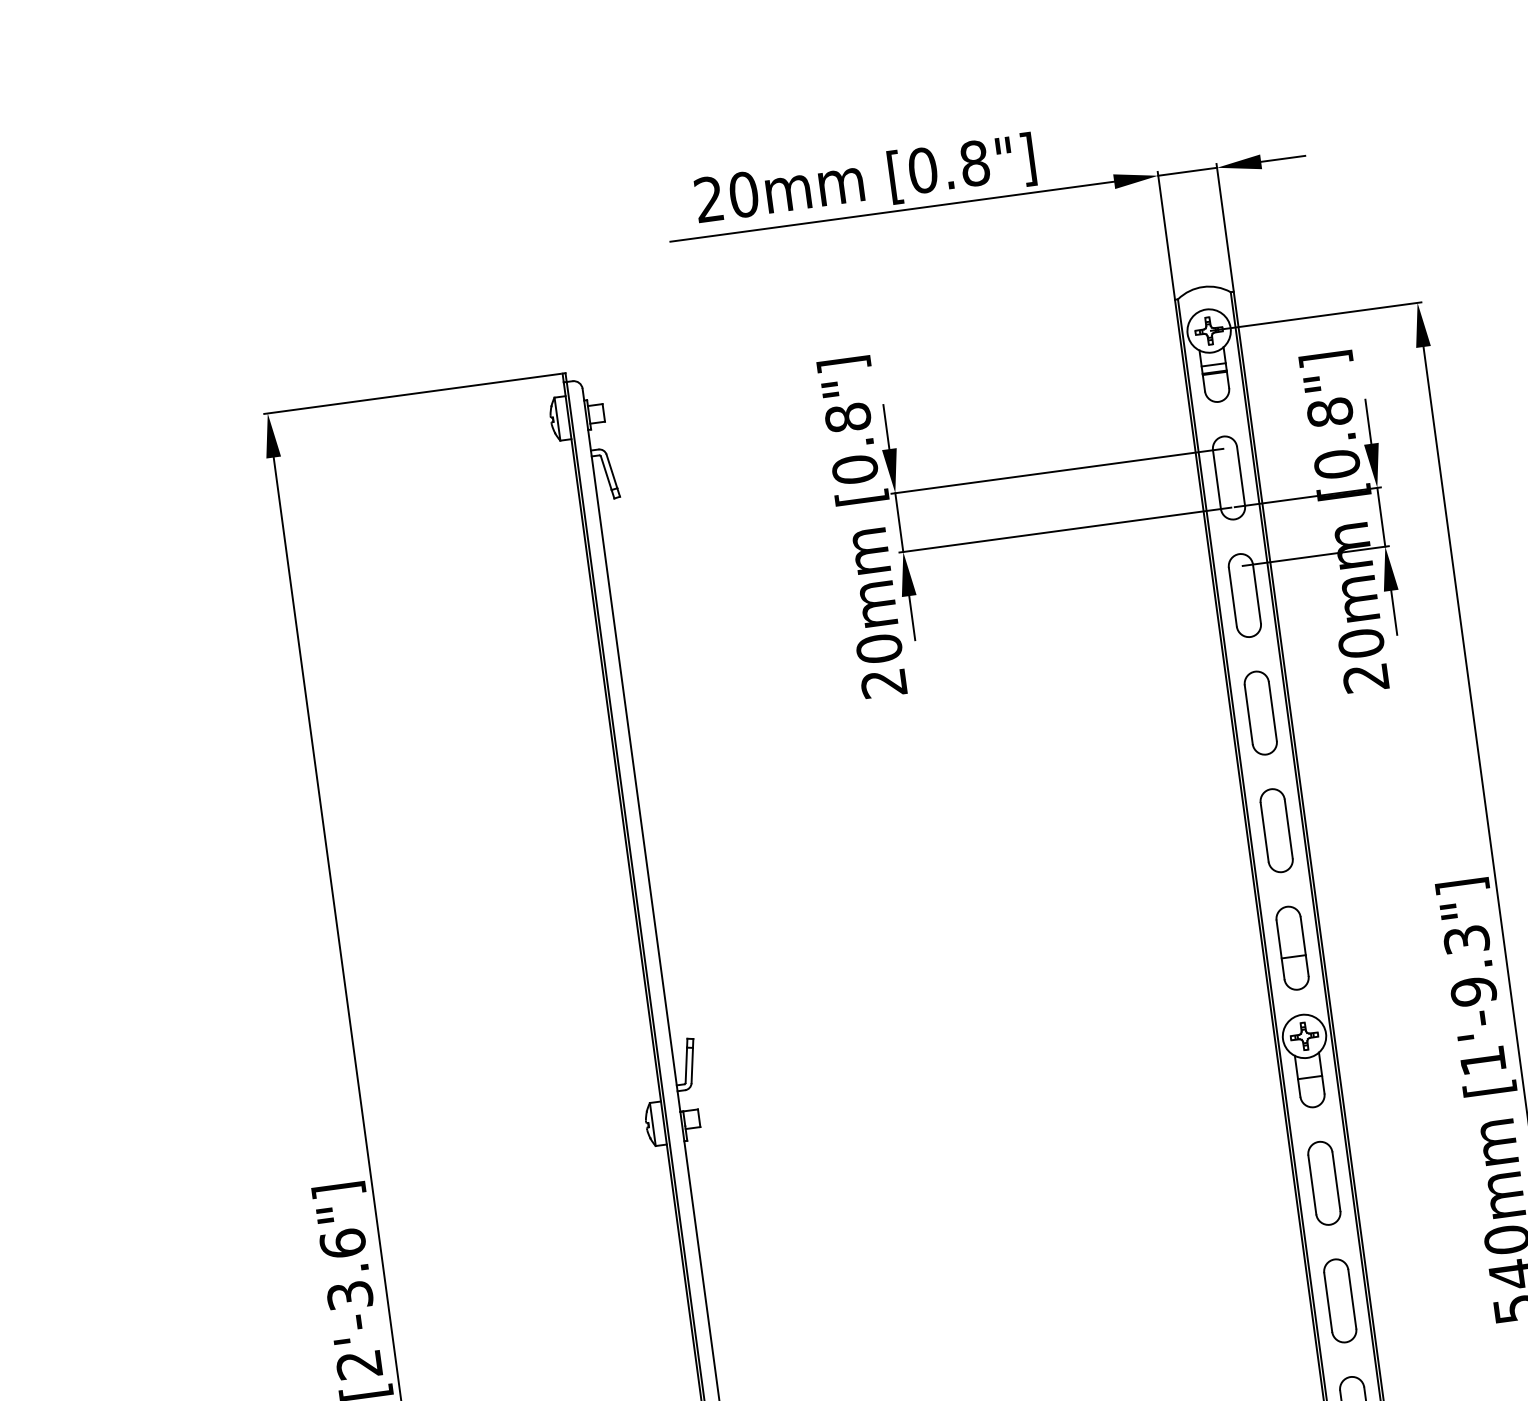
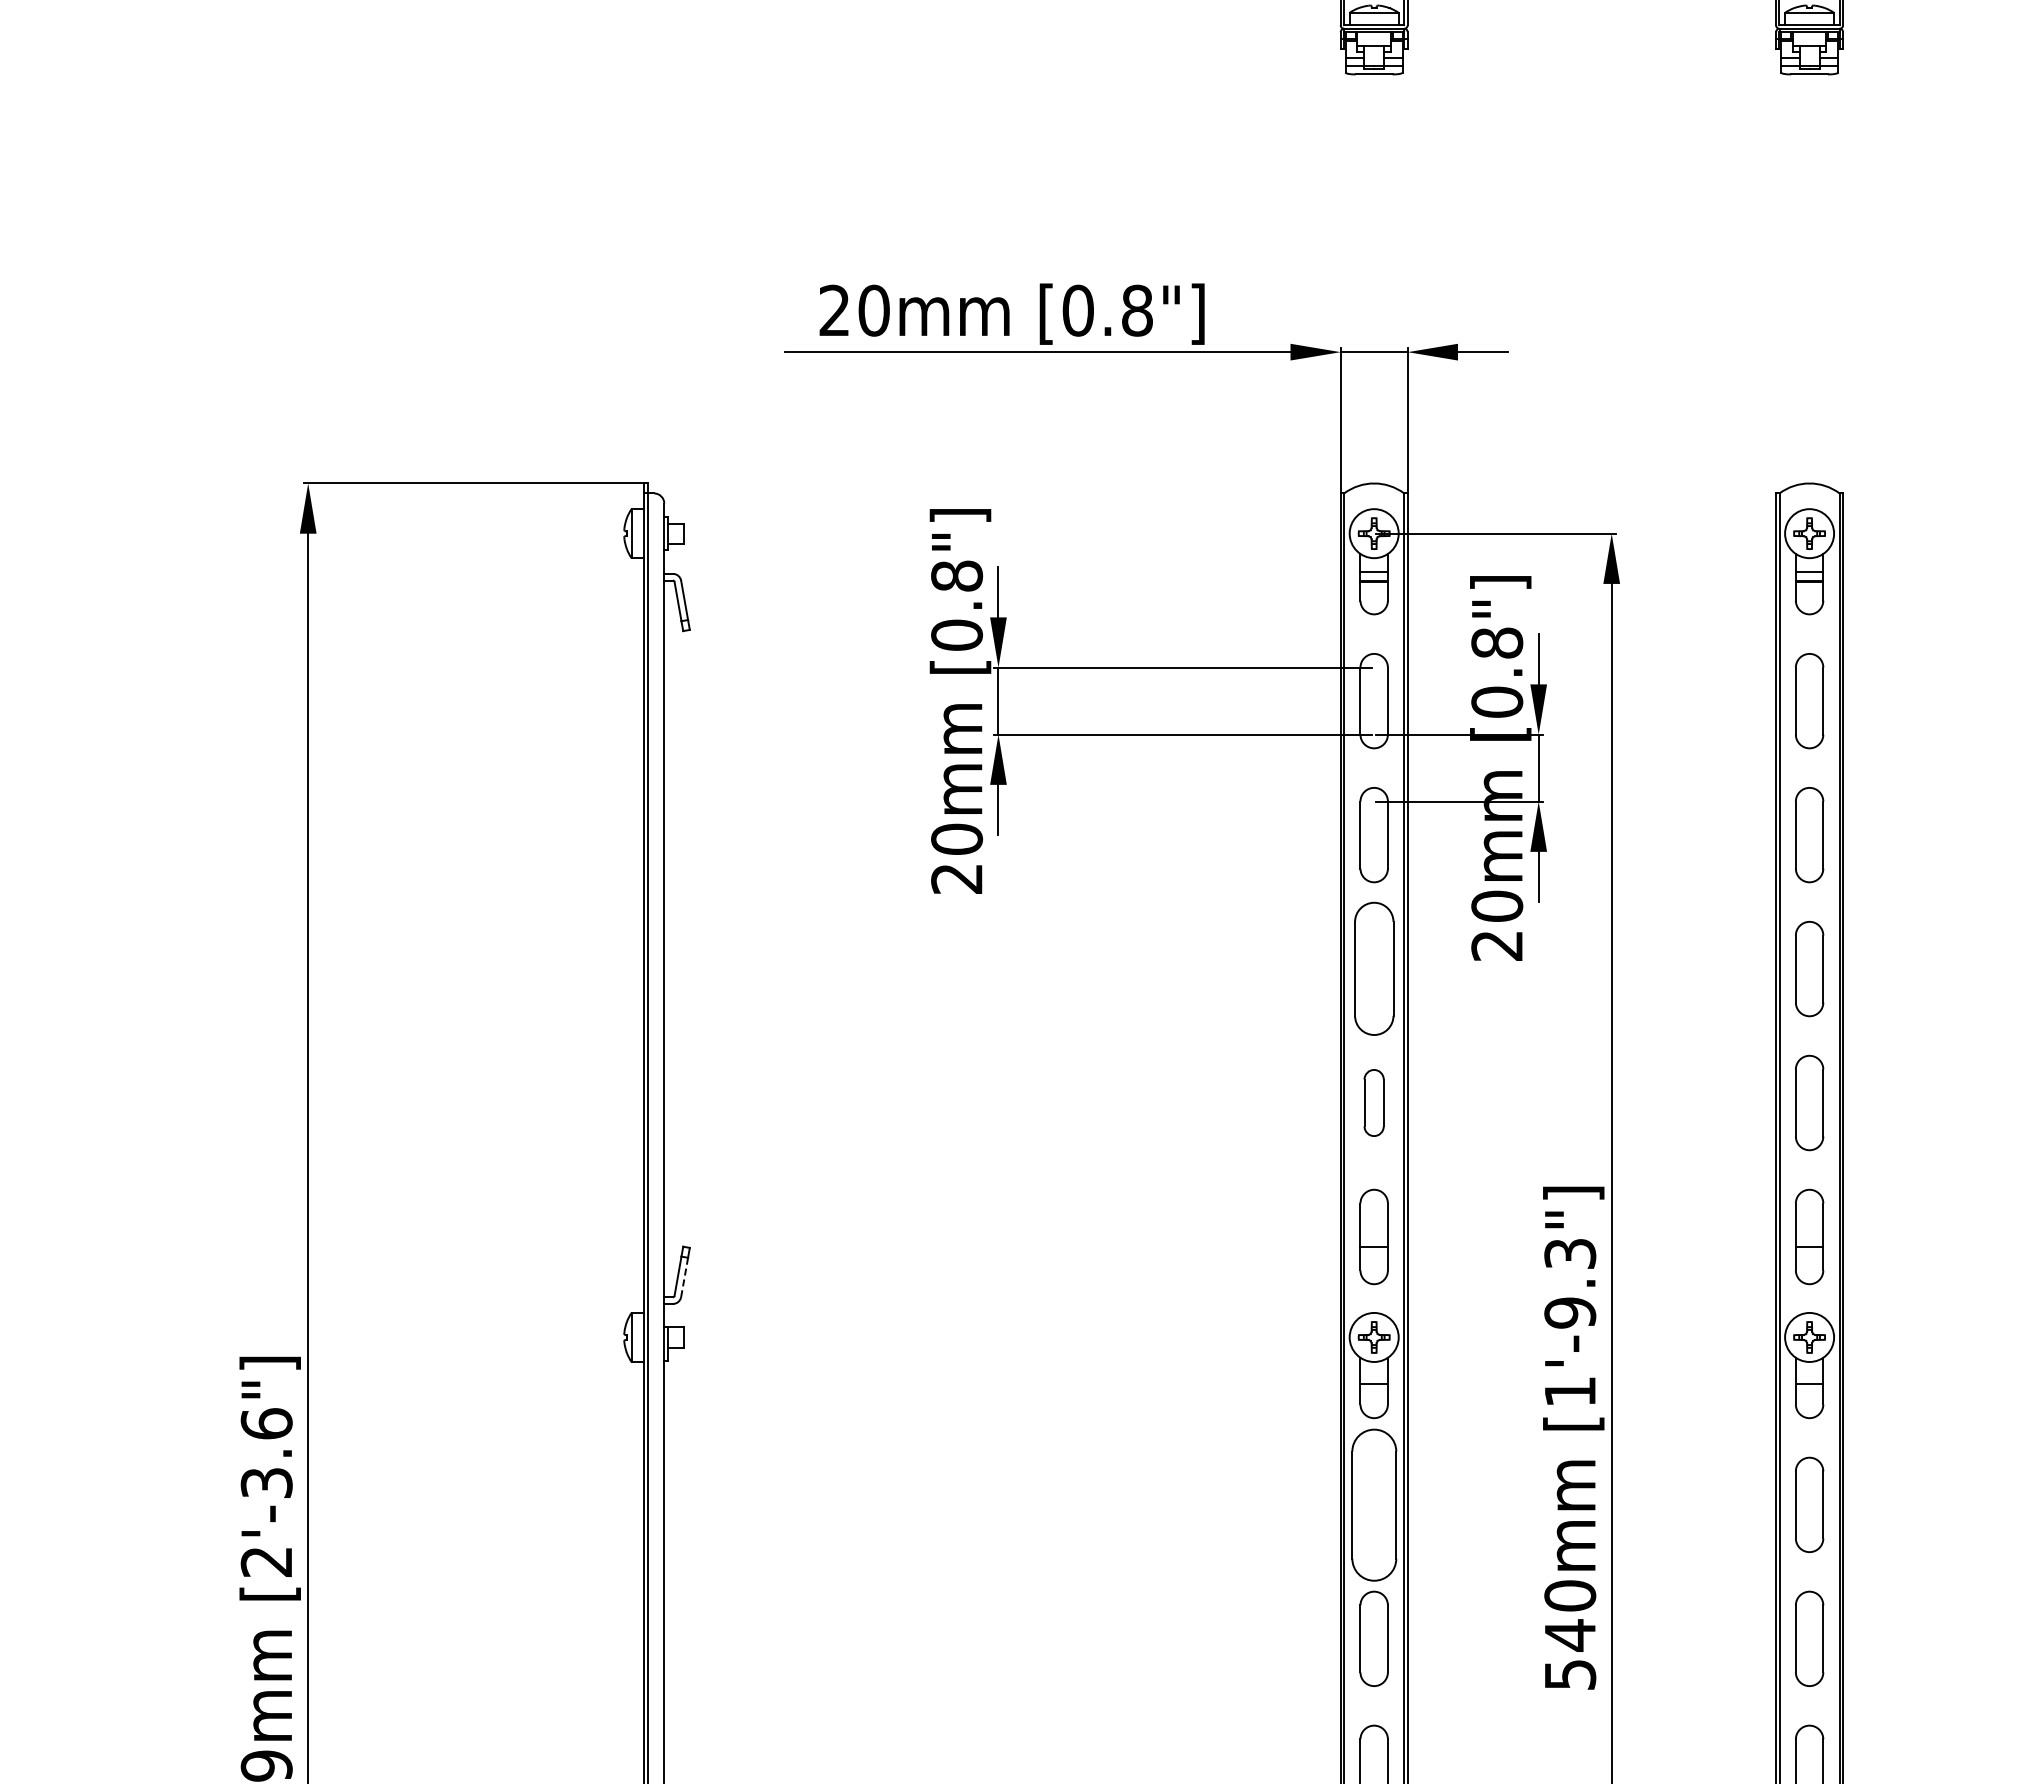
part: (1260, 713) -> (1373, 969), size x1.4
part: (1276, 830) -> (1373, 1102), size x0.7
line: (692, 1065) -> (684, 1277), solid -> dashed
part: (1323, 1183) -> (1373, 1504), size x1.6

